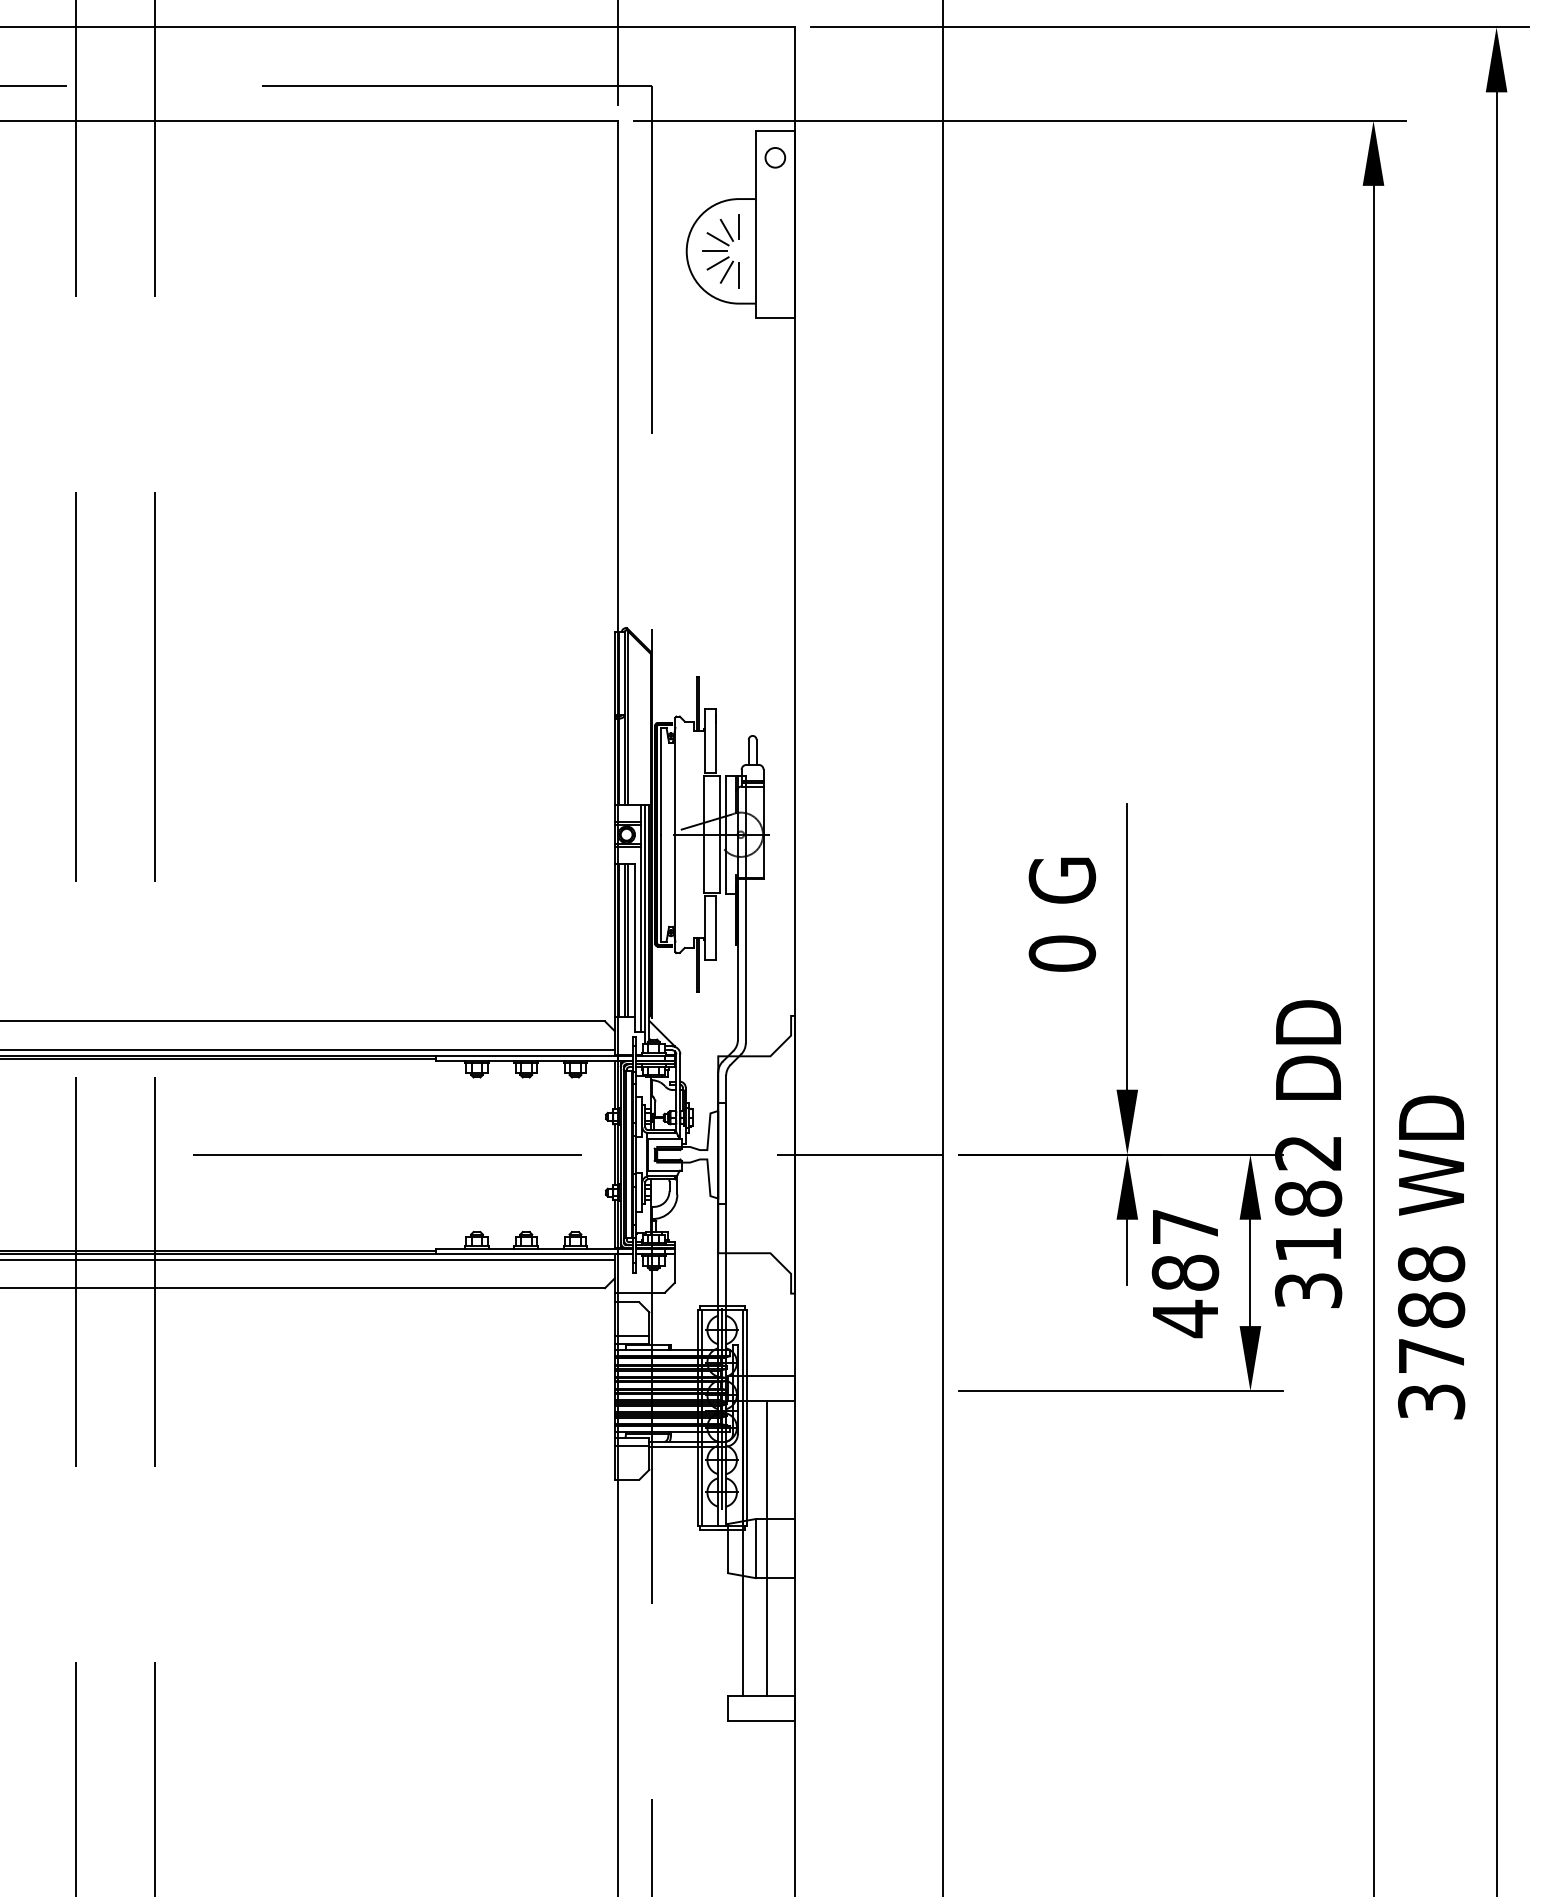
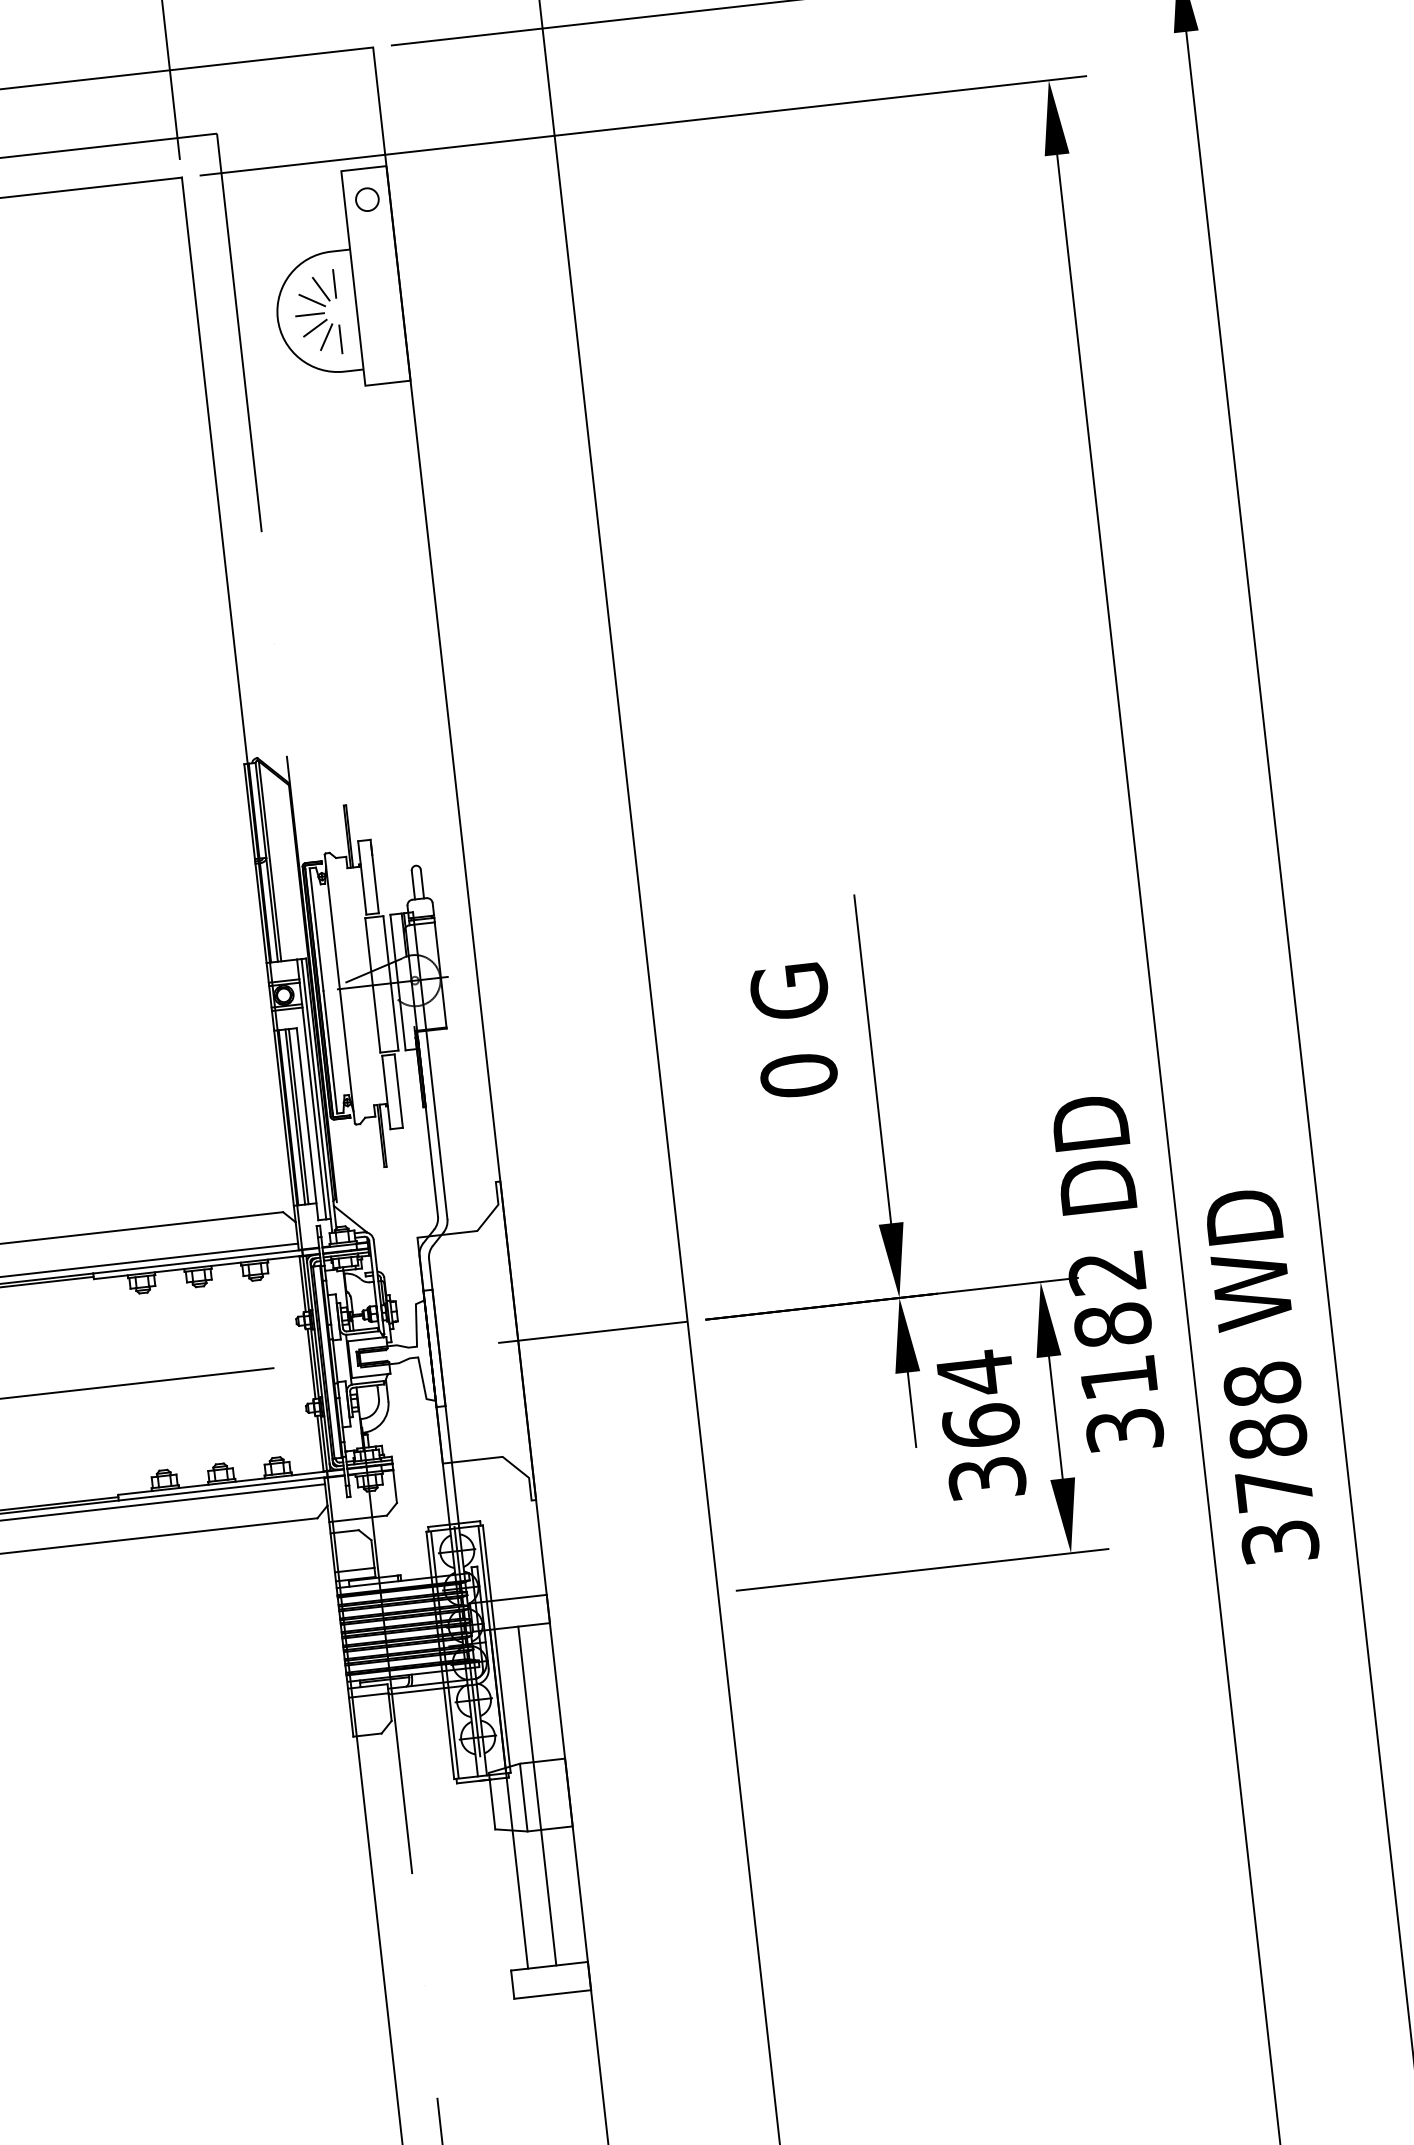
text: (1185, 1273) -> (981, 1426), 487 -> 364

